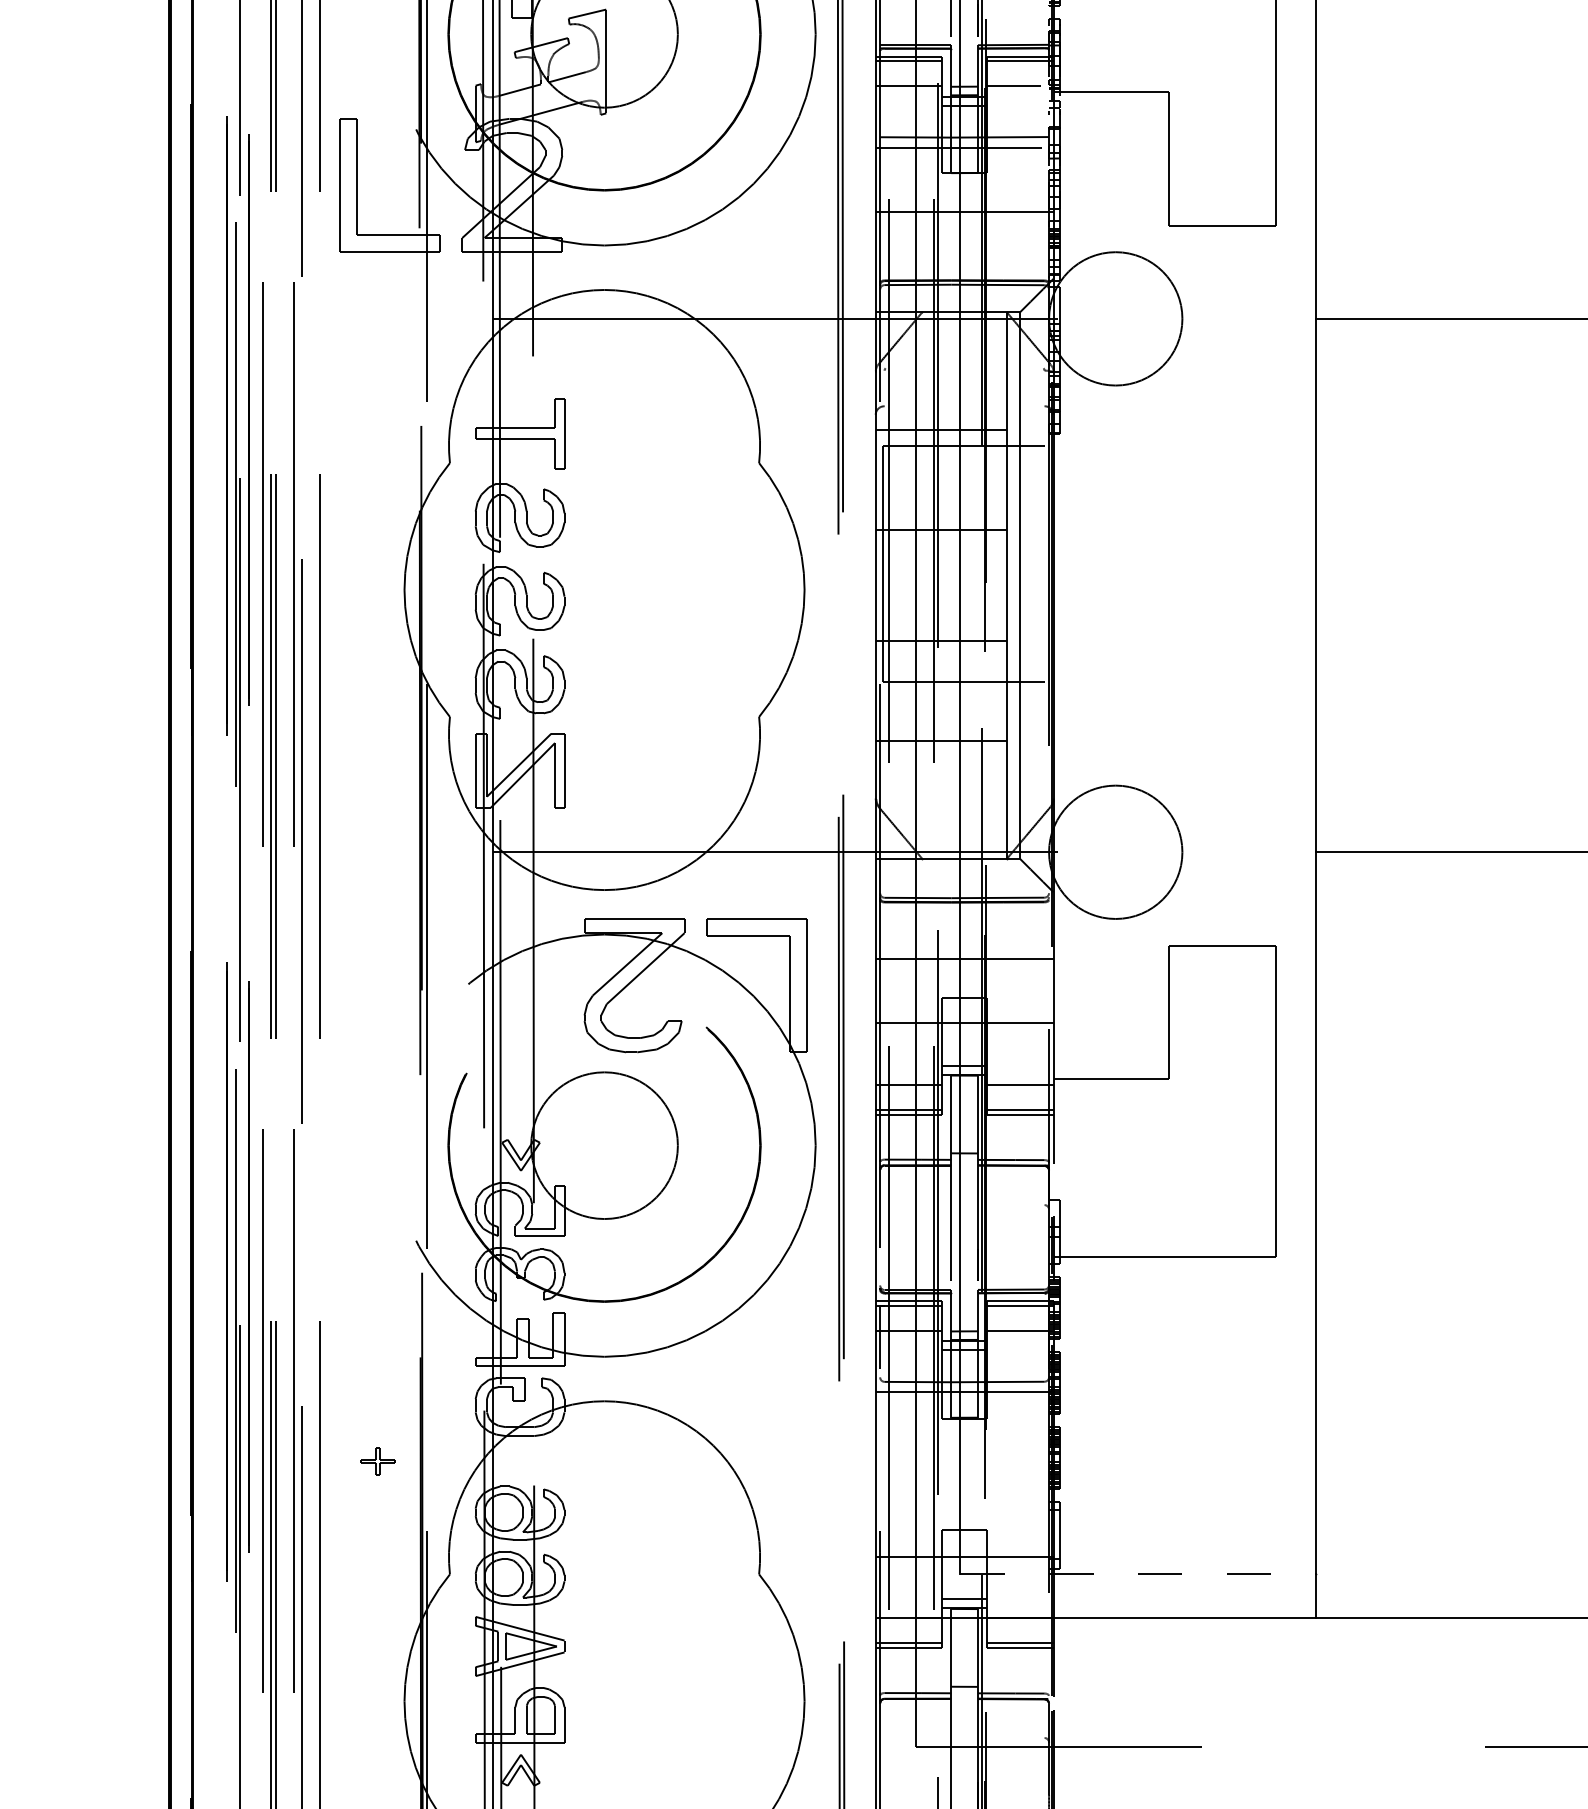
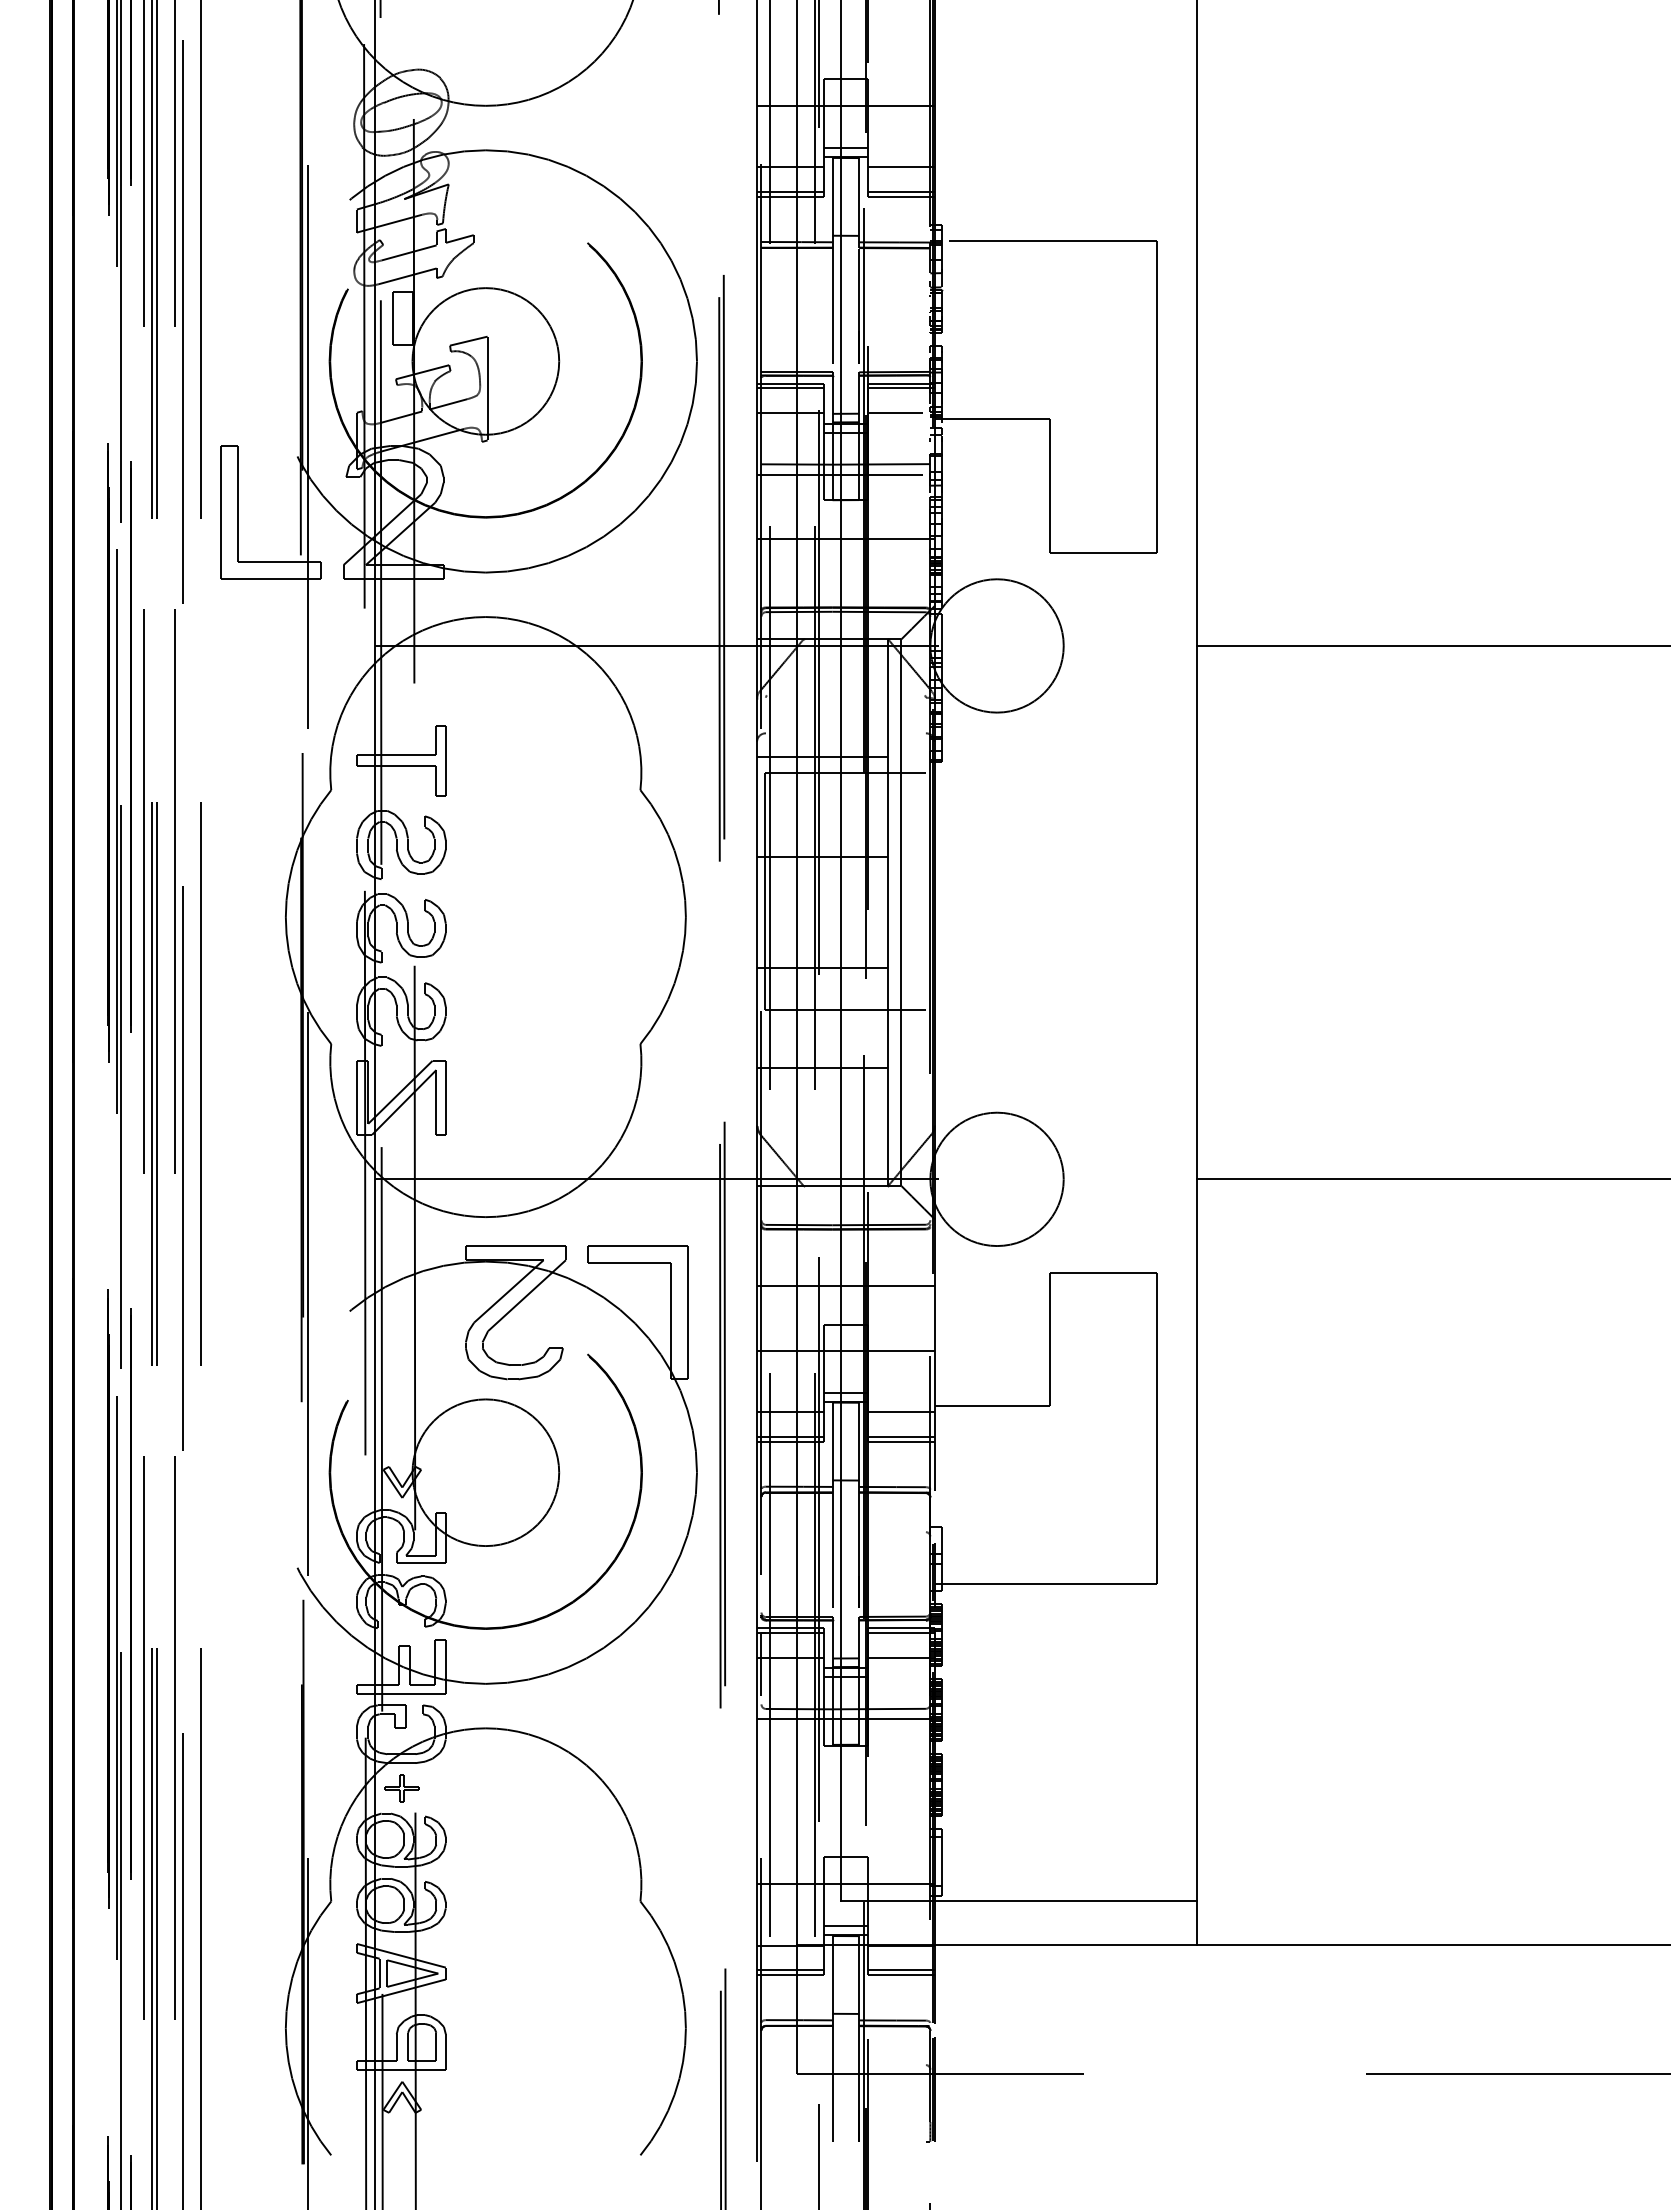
part: (377, 1461) -> (401, 1788), moved
line: (1138, 1573) -> (1019, 1900), dashed -> solid

